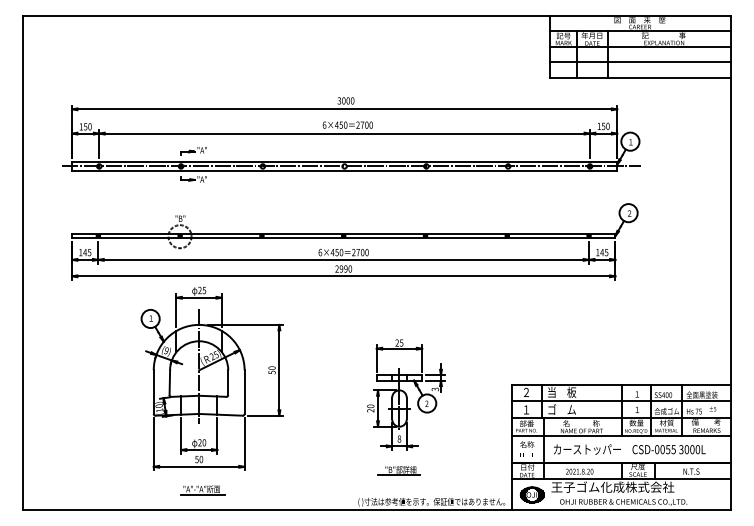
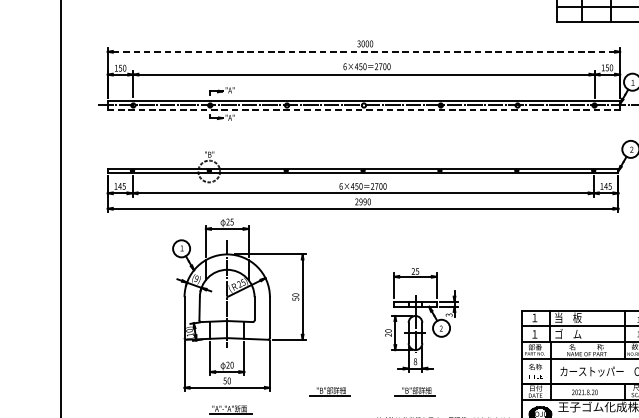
line: (345, 109) -> (364, 51), solid -> dashed
line: (344, 170) -> (363, 109), solid -> dashed
text: (526, 391) -> (534, 317), ２ -> １
part: (307, 470) -> (329, 391), added

